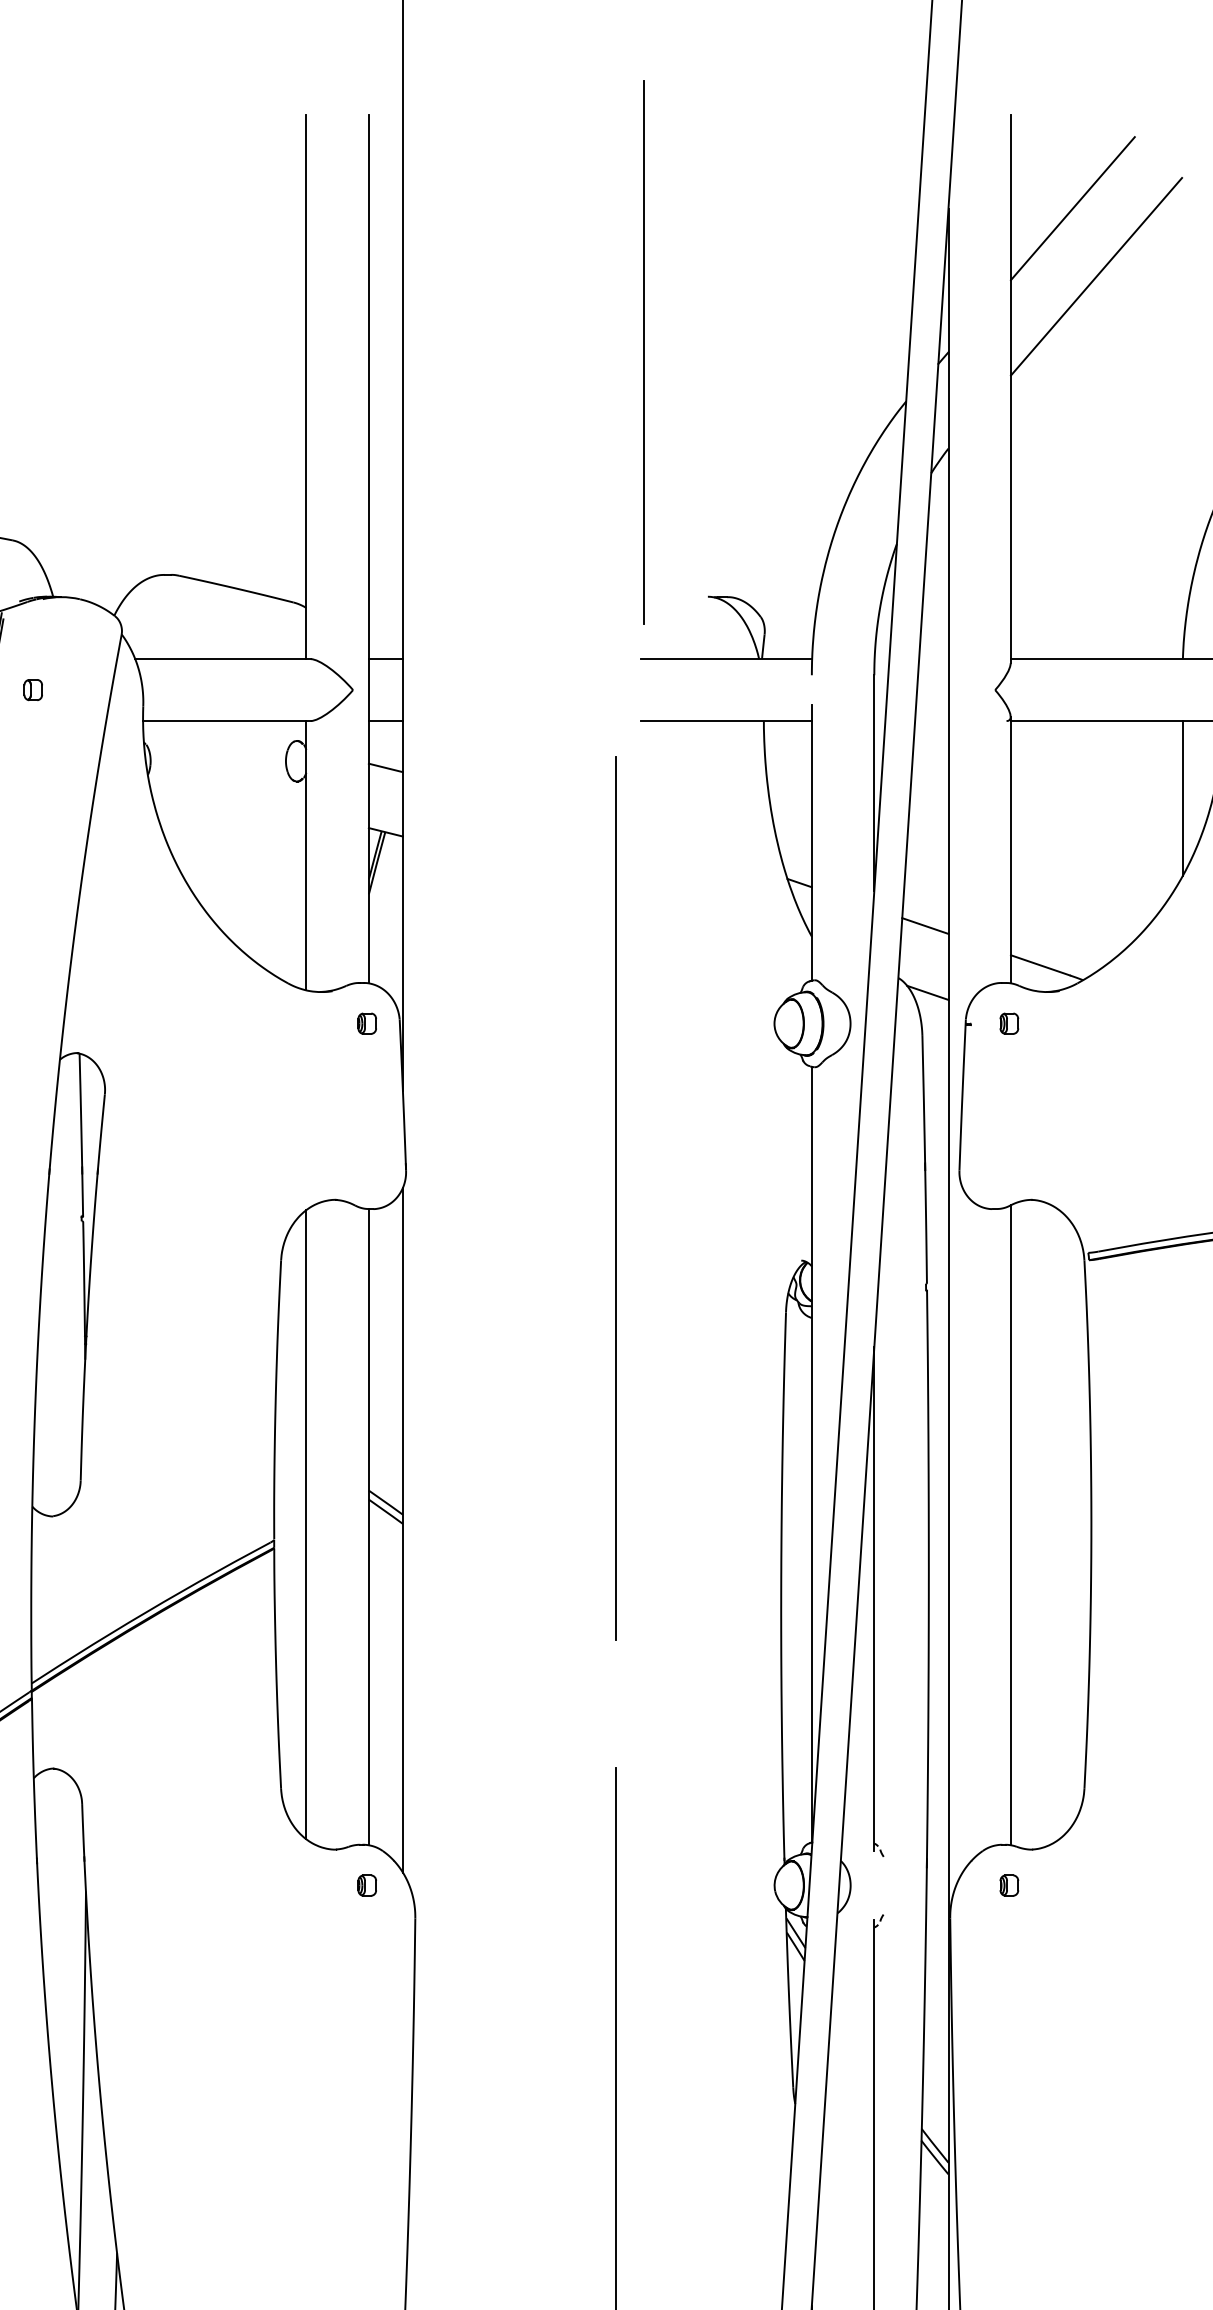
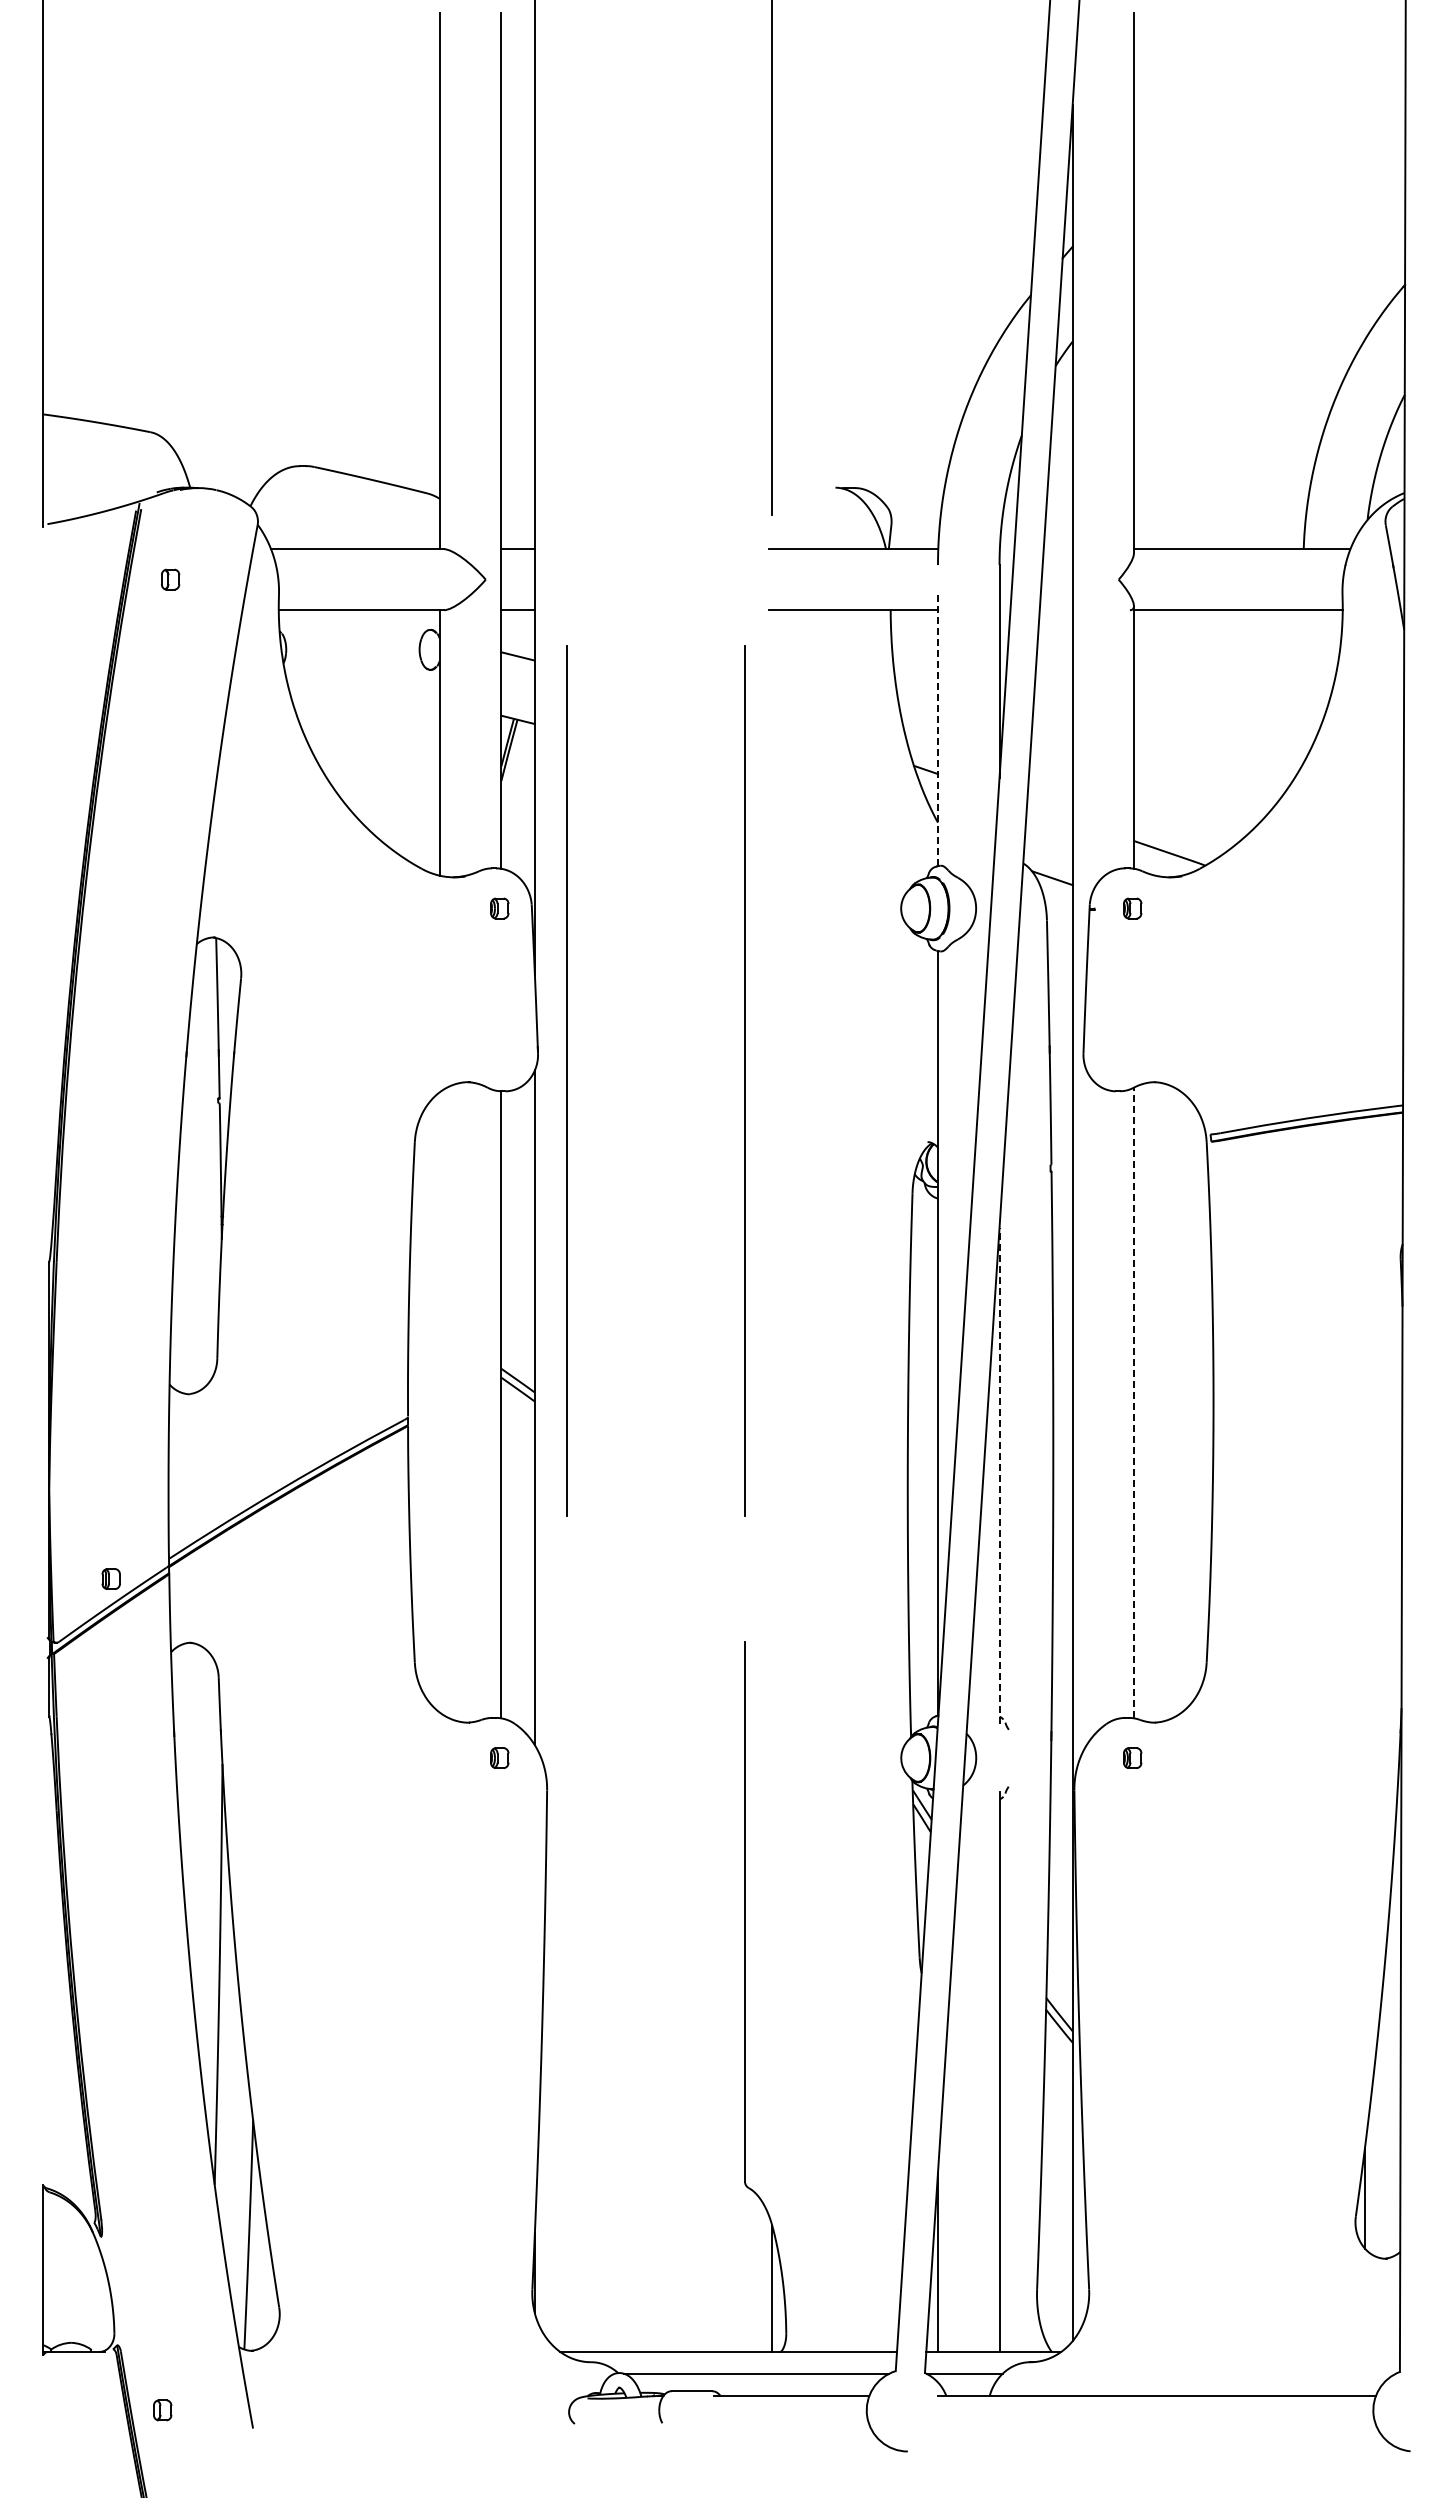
line: (1073, 207) -> (1195, 104), removed
line: (1096, 275) -> (1218, 171), removed
line: (1182, 798) -> (1303, 686), removed
line: (811, 843) -> (937, 730), solid -> dashed
line: (924, 926) -> (1049, 812), removed
line: (434, 1198) -> (566, 1080), added
line: (306, 1524) -> (439, 1402), removed
line: (1011, 1524) -> (1134, 1402), solid -> dashed
line: (874, 1598) -> (999, 1475), solid -> dashed

